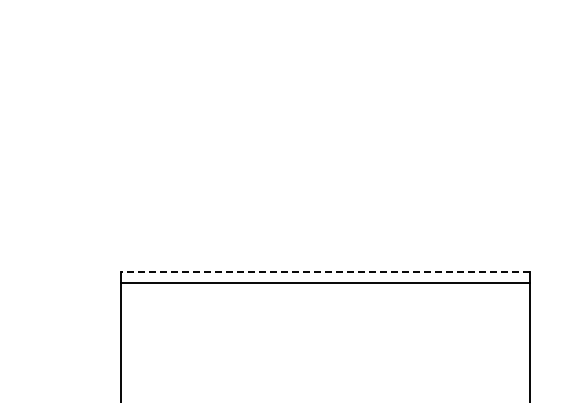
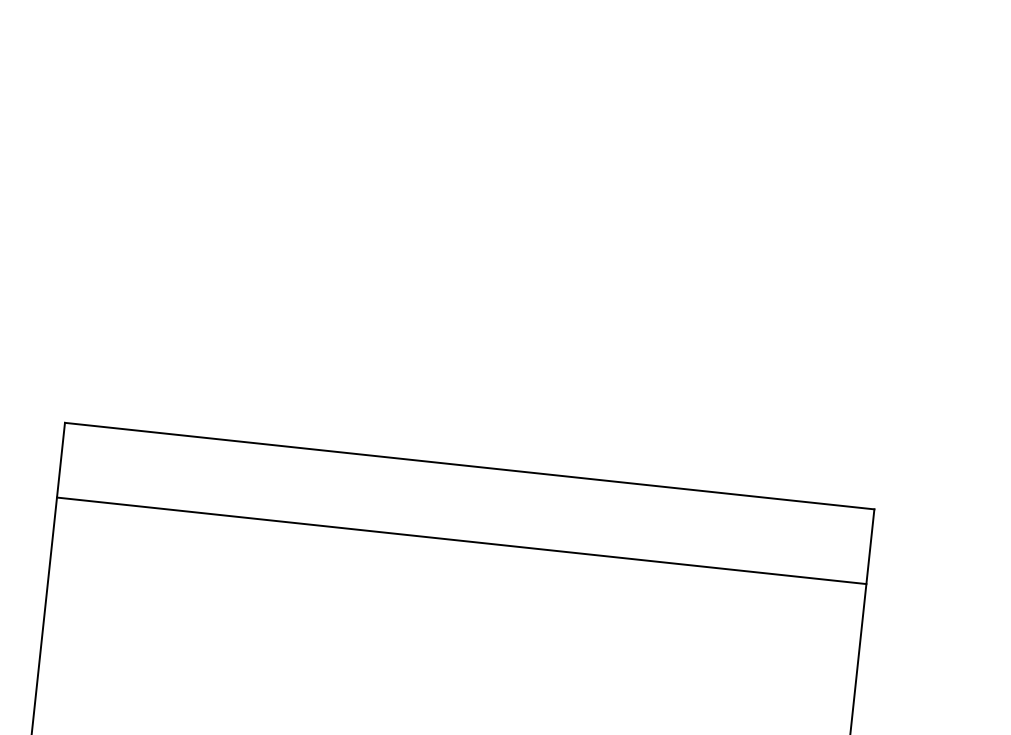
line: (325, 272) -> (469, 466), dashed -> solid
line: (325, 283) -> (461, 541), moved

